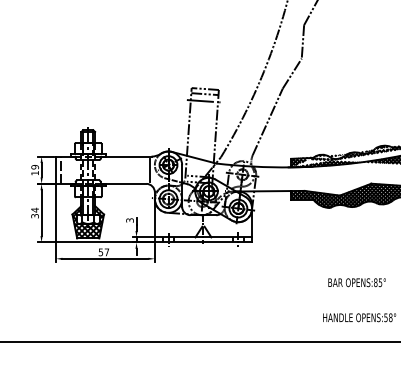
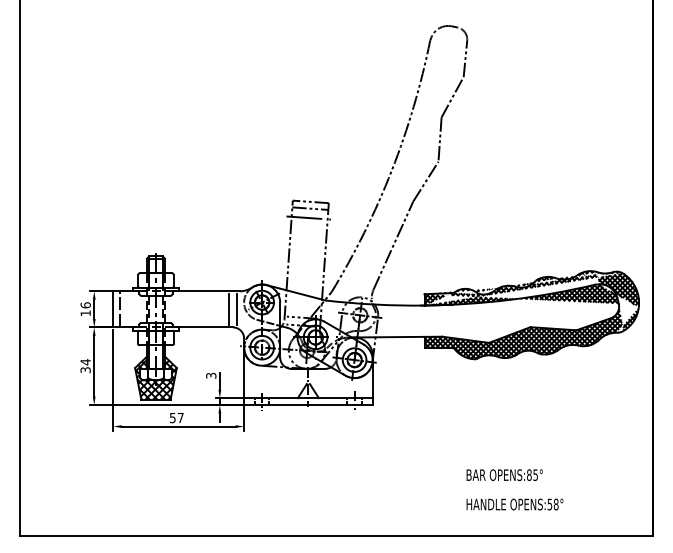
text: (34, 167) -> (85, 305), 19 -> 16
line: (143, 170) -> (229, 309), added
text: (356, 282) -> (504, 474), moved

